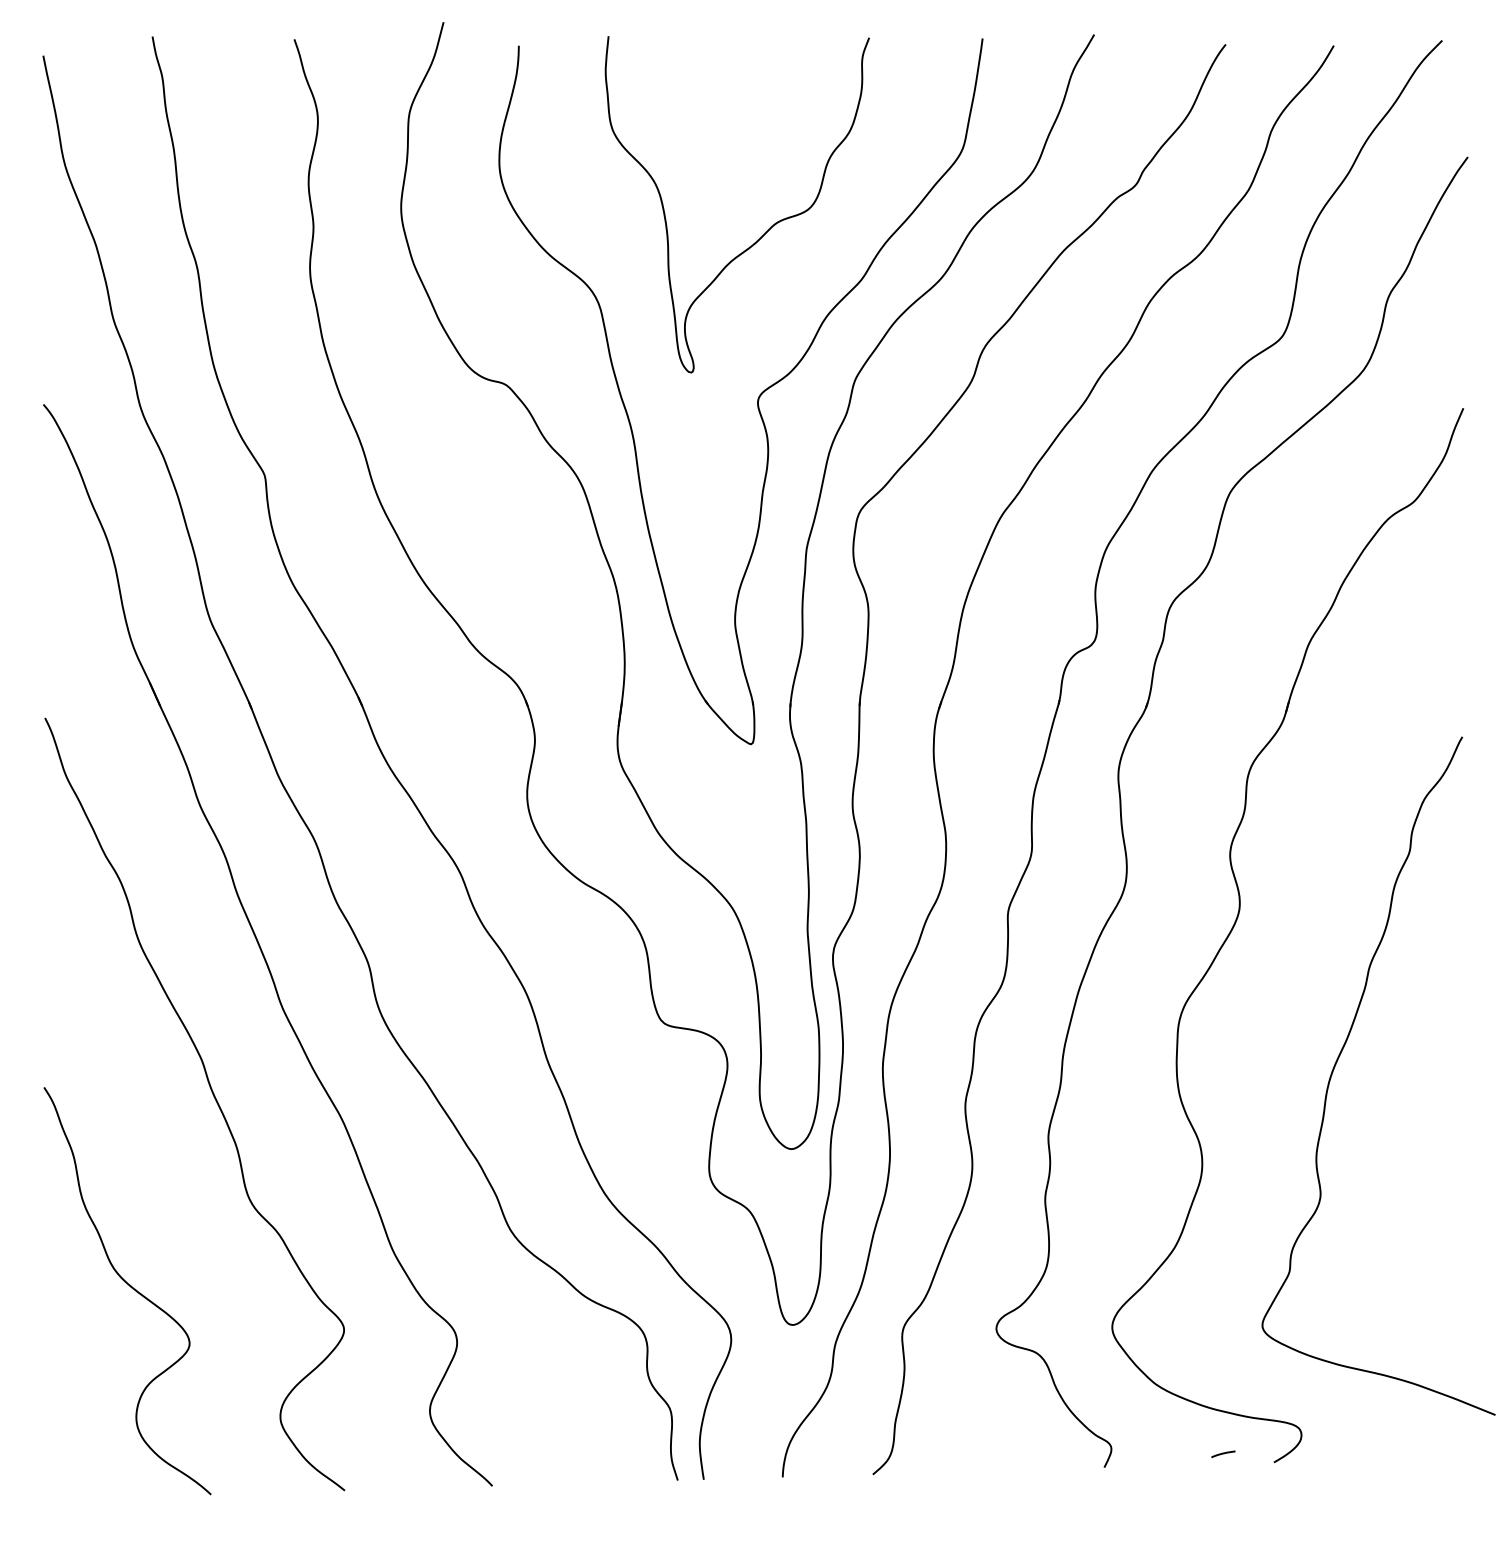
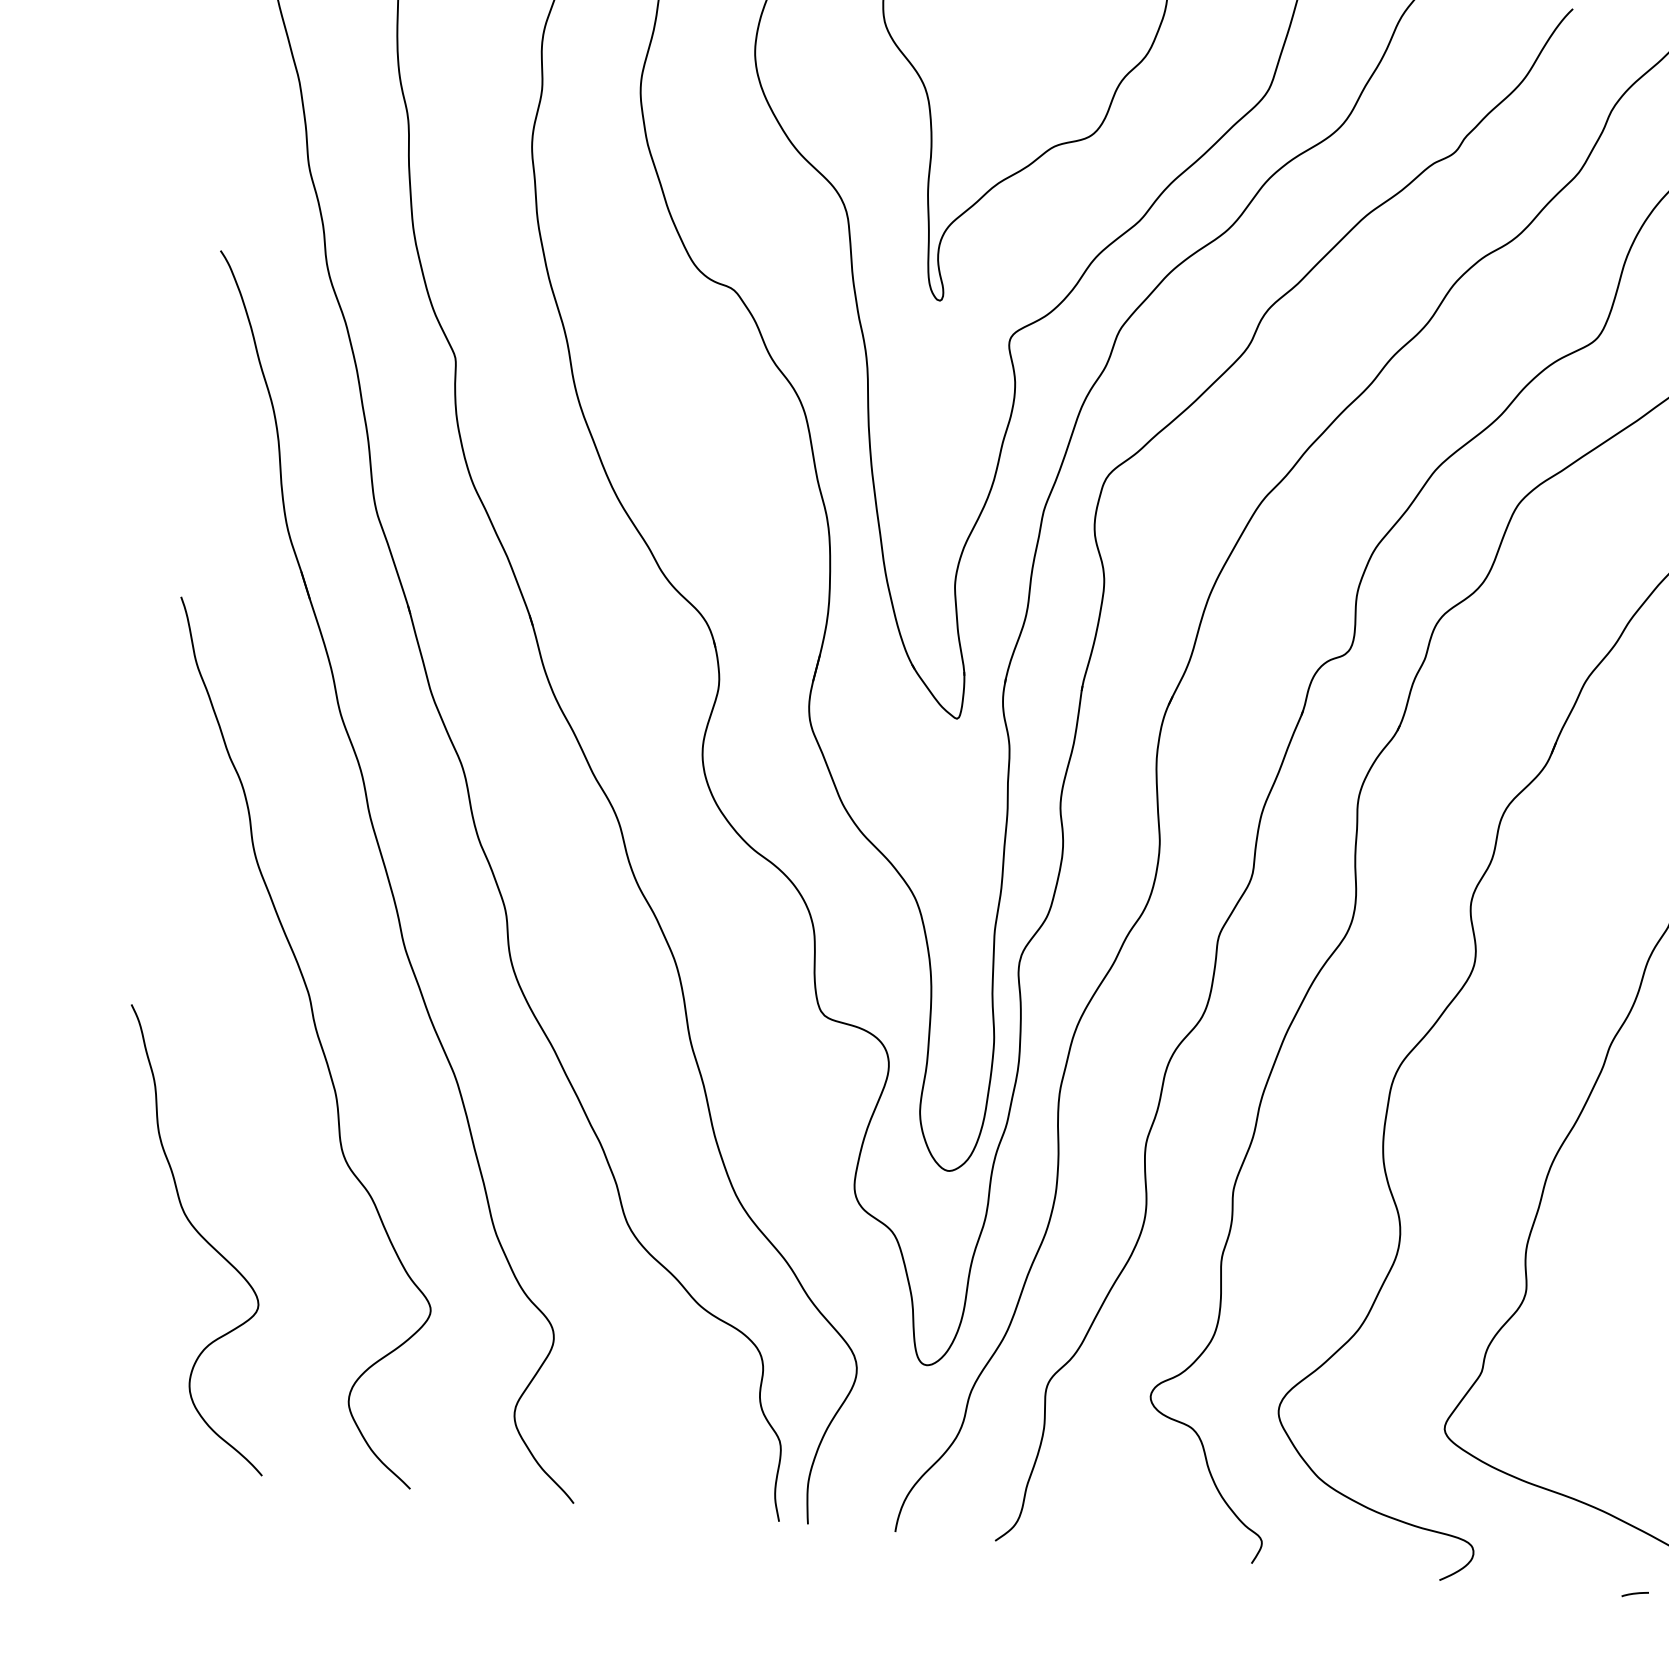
line: (1223, 1453) -> (1635, 1593), moved

